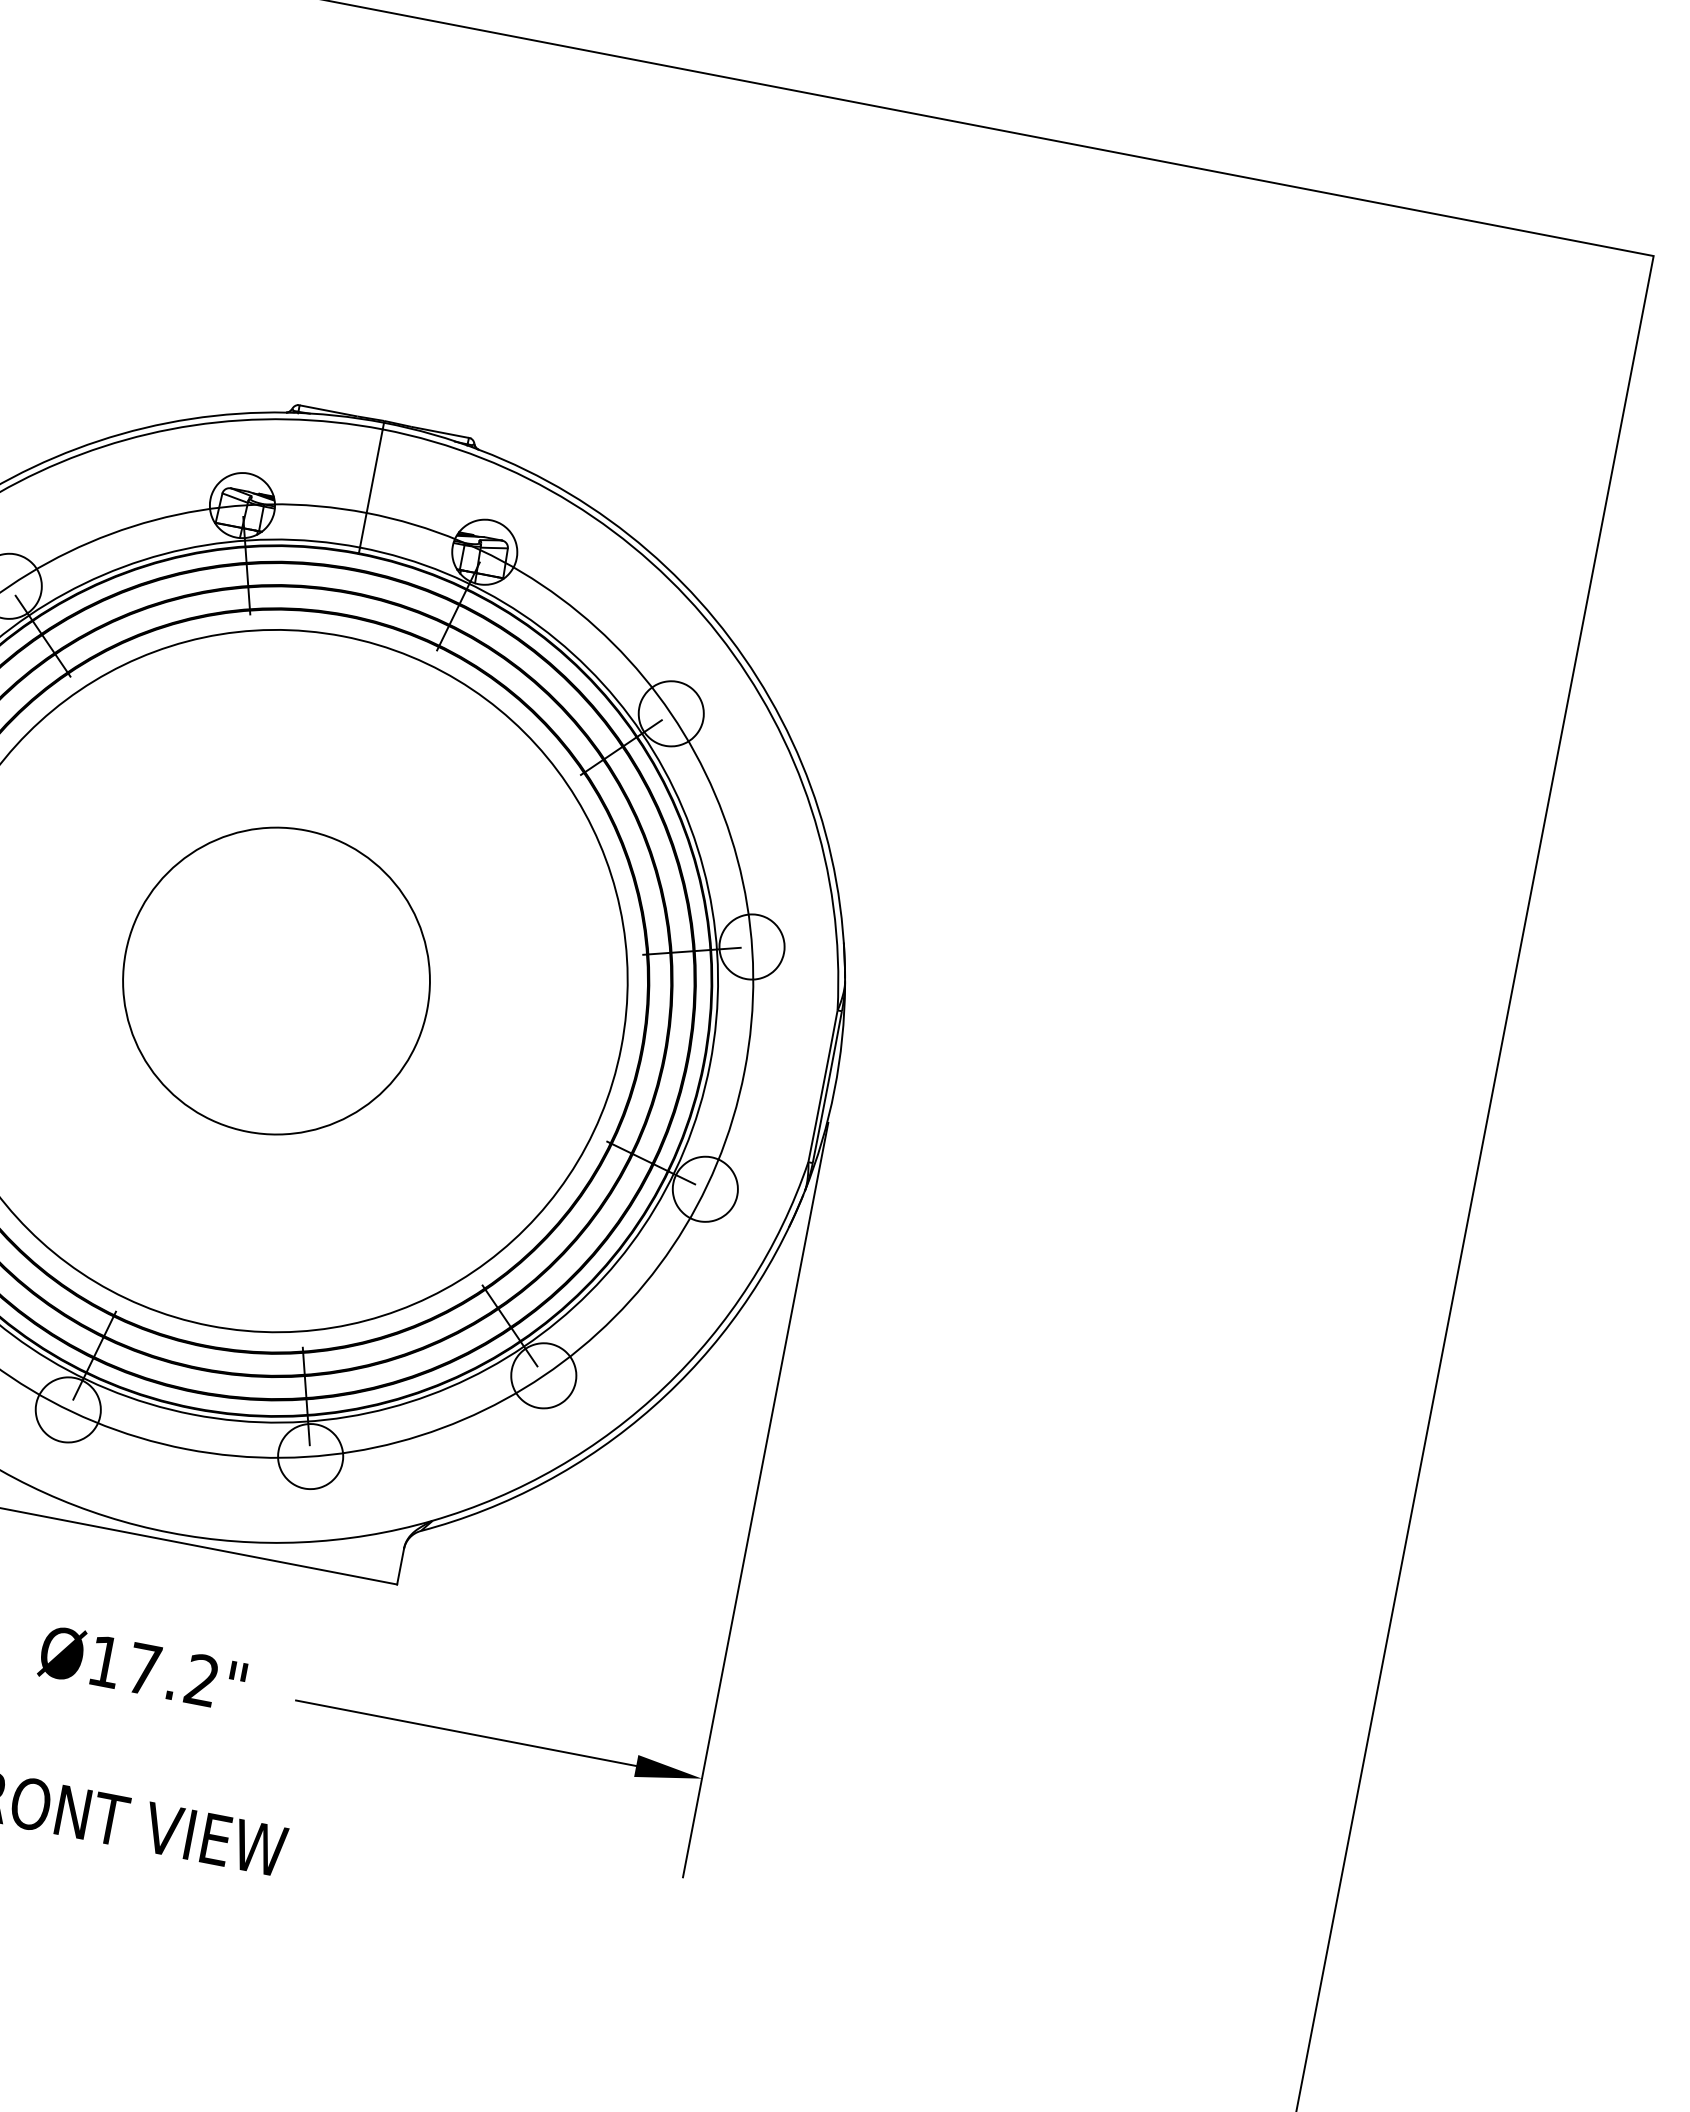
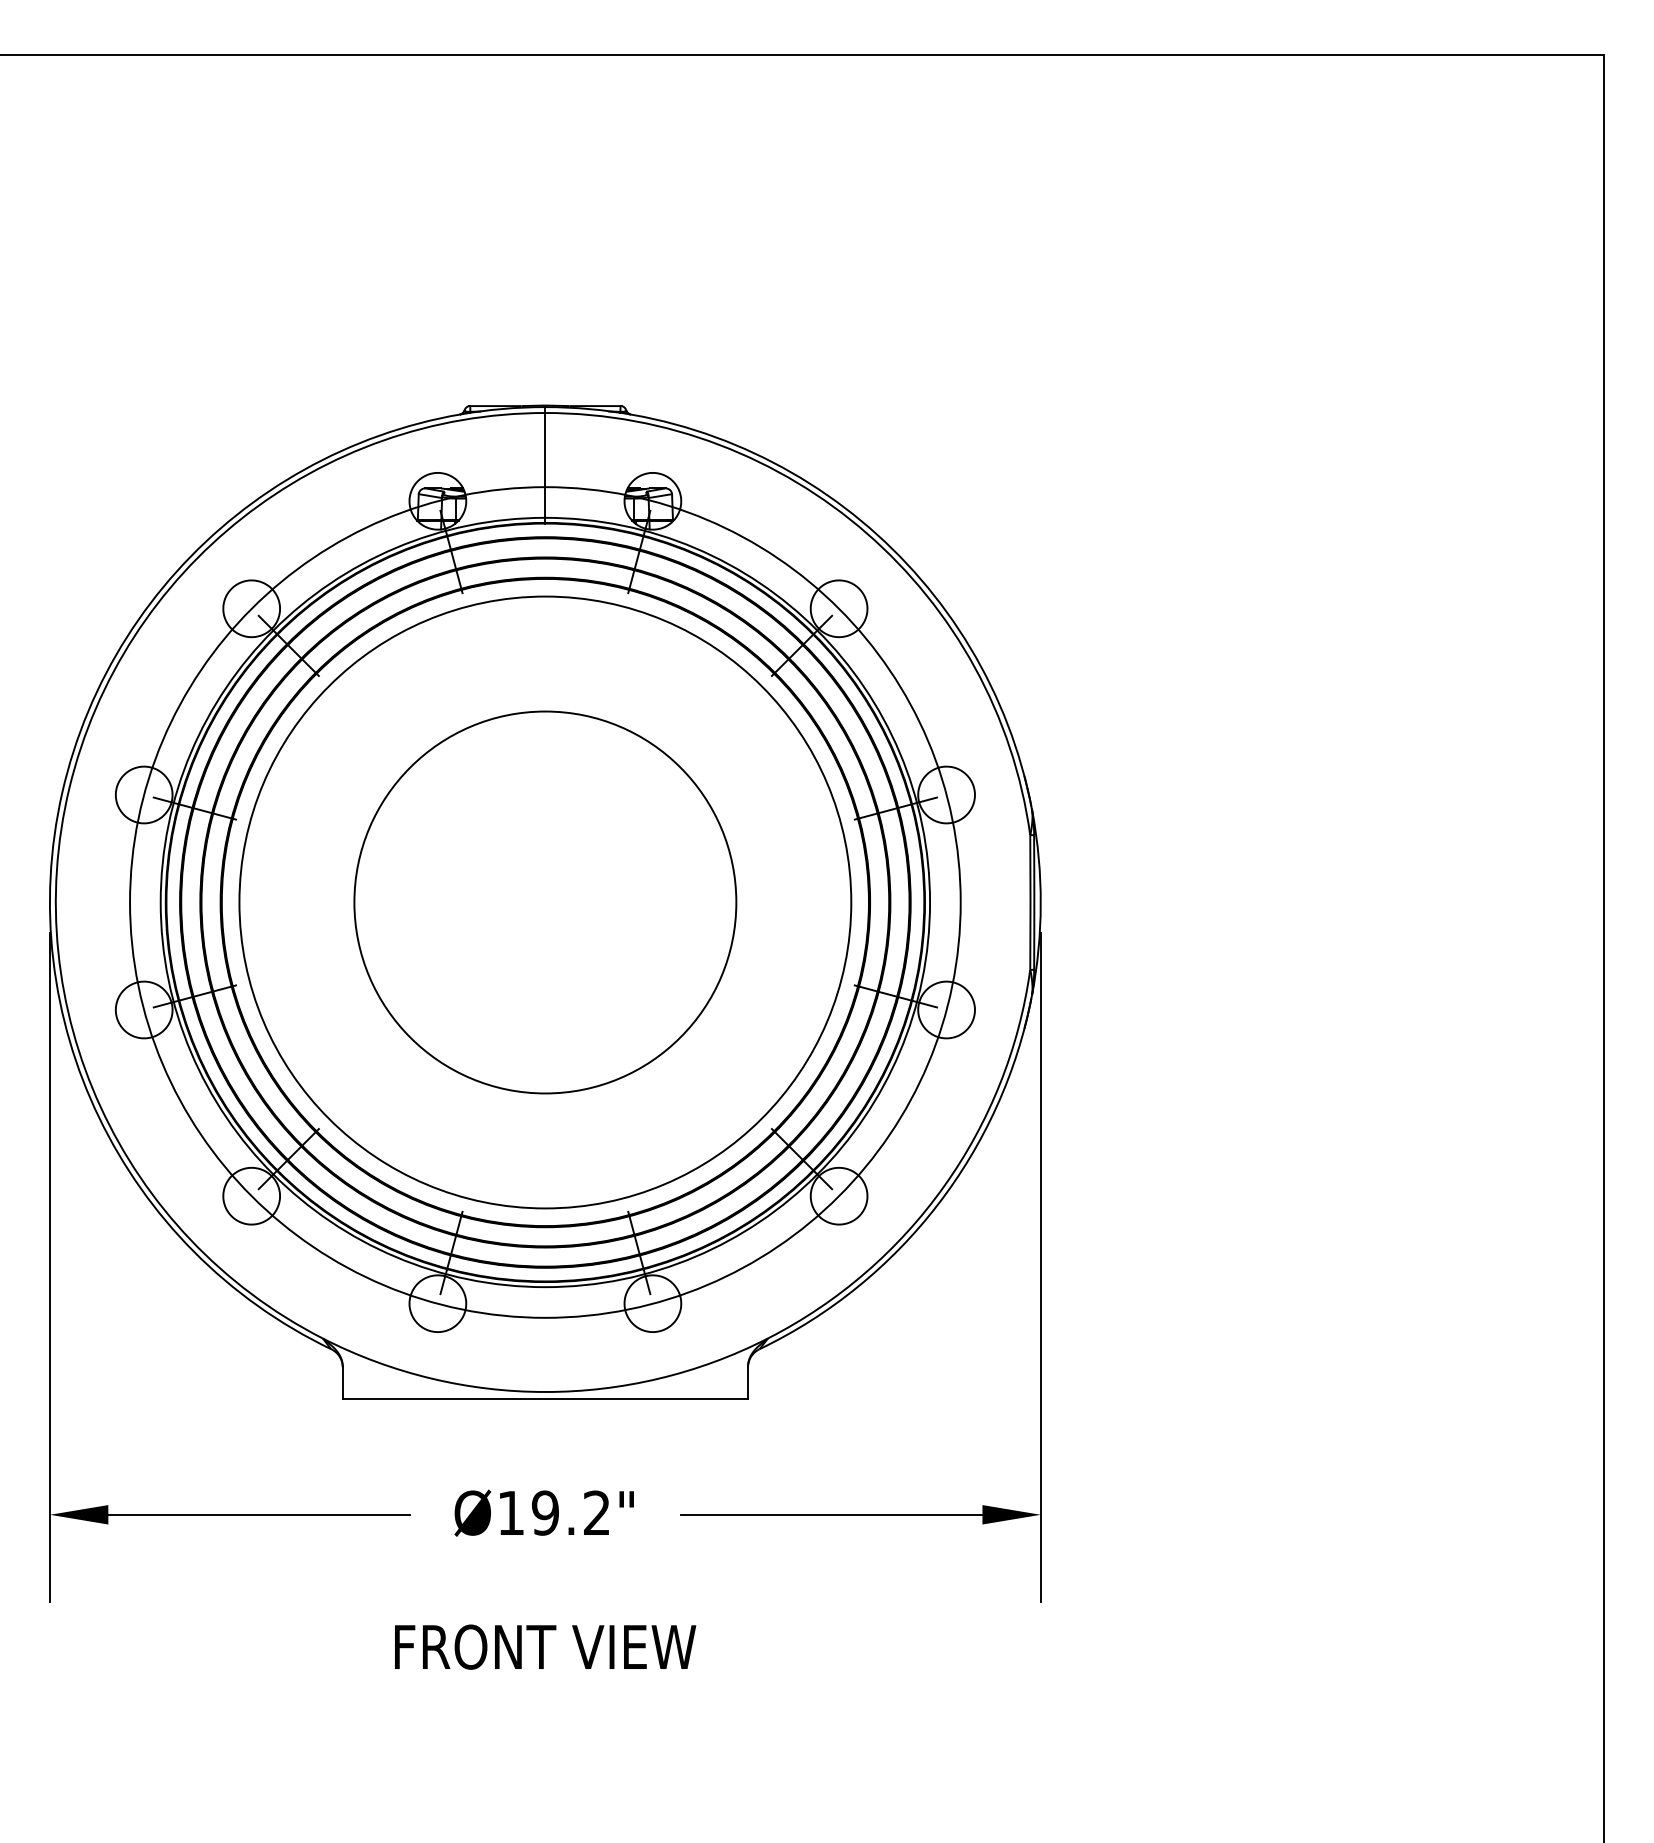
circle: (276, 981) -> (545, 902), size x1.43
text: (143, 1668) -> (544, 1512), Ø17.2" -> Ø19.2"

